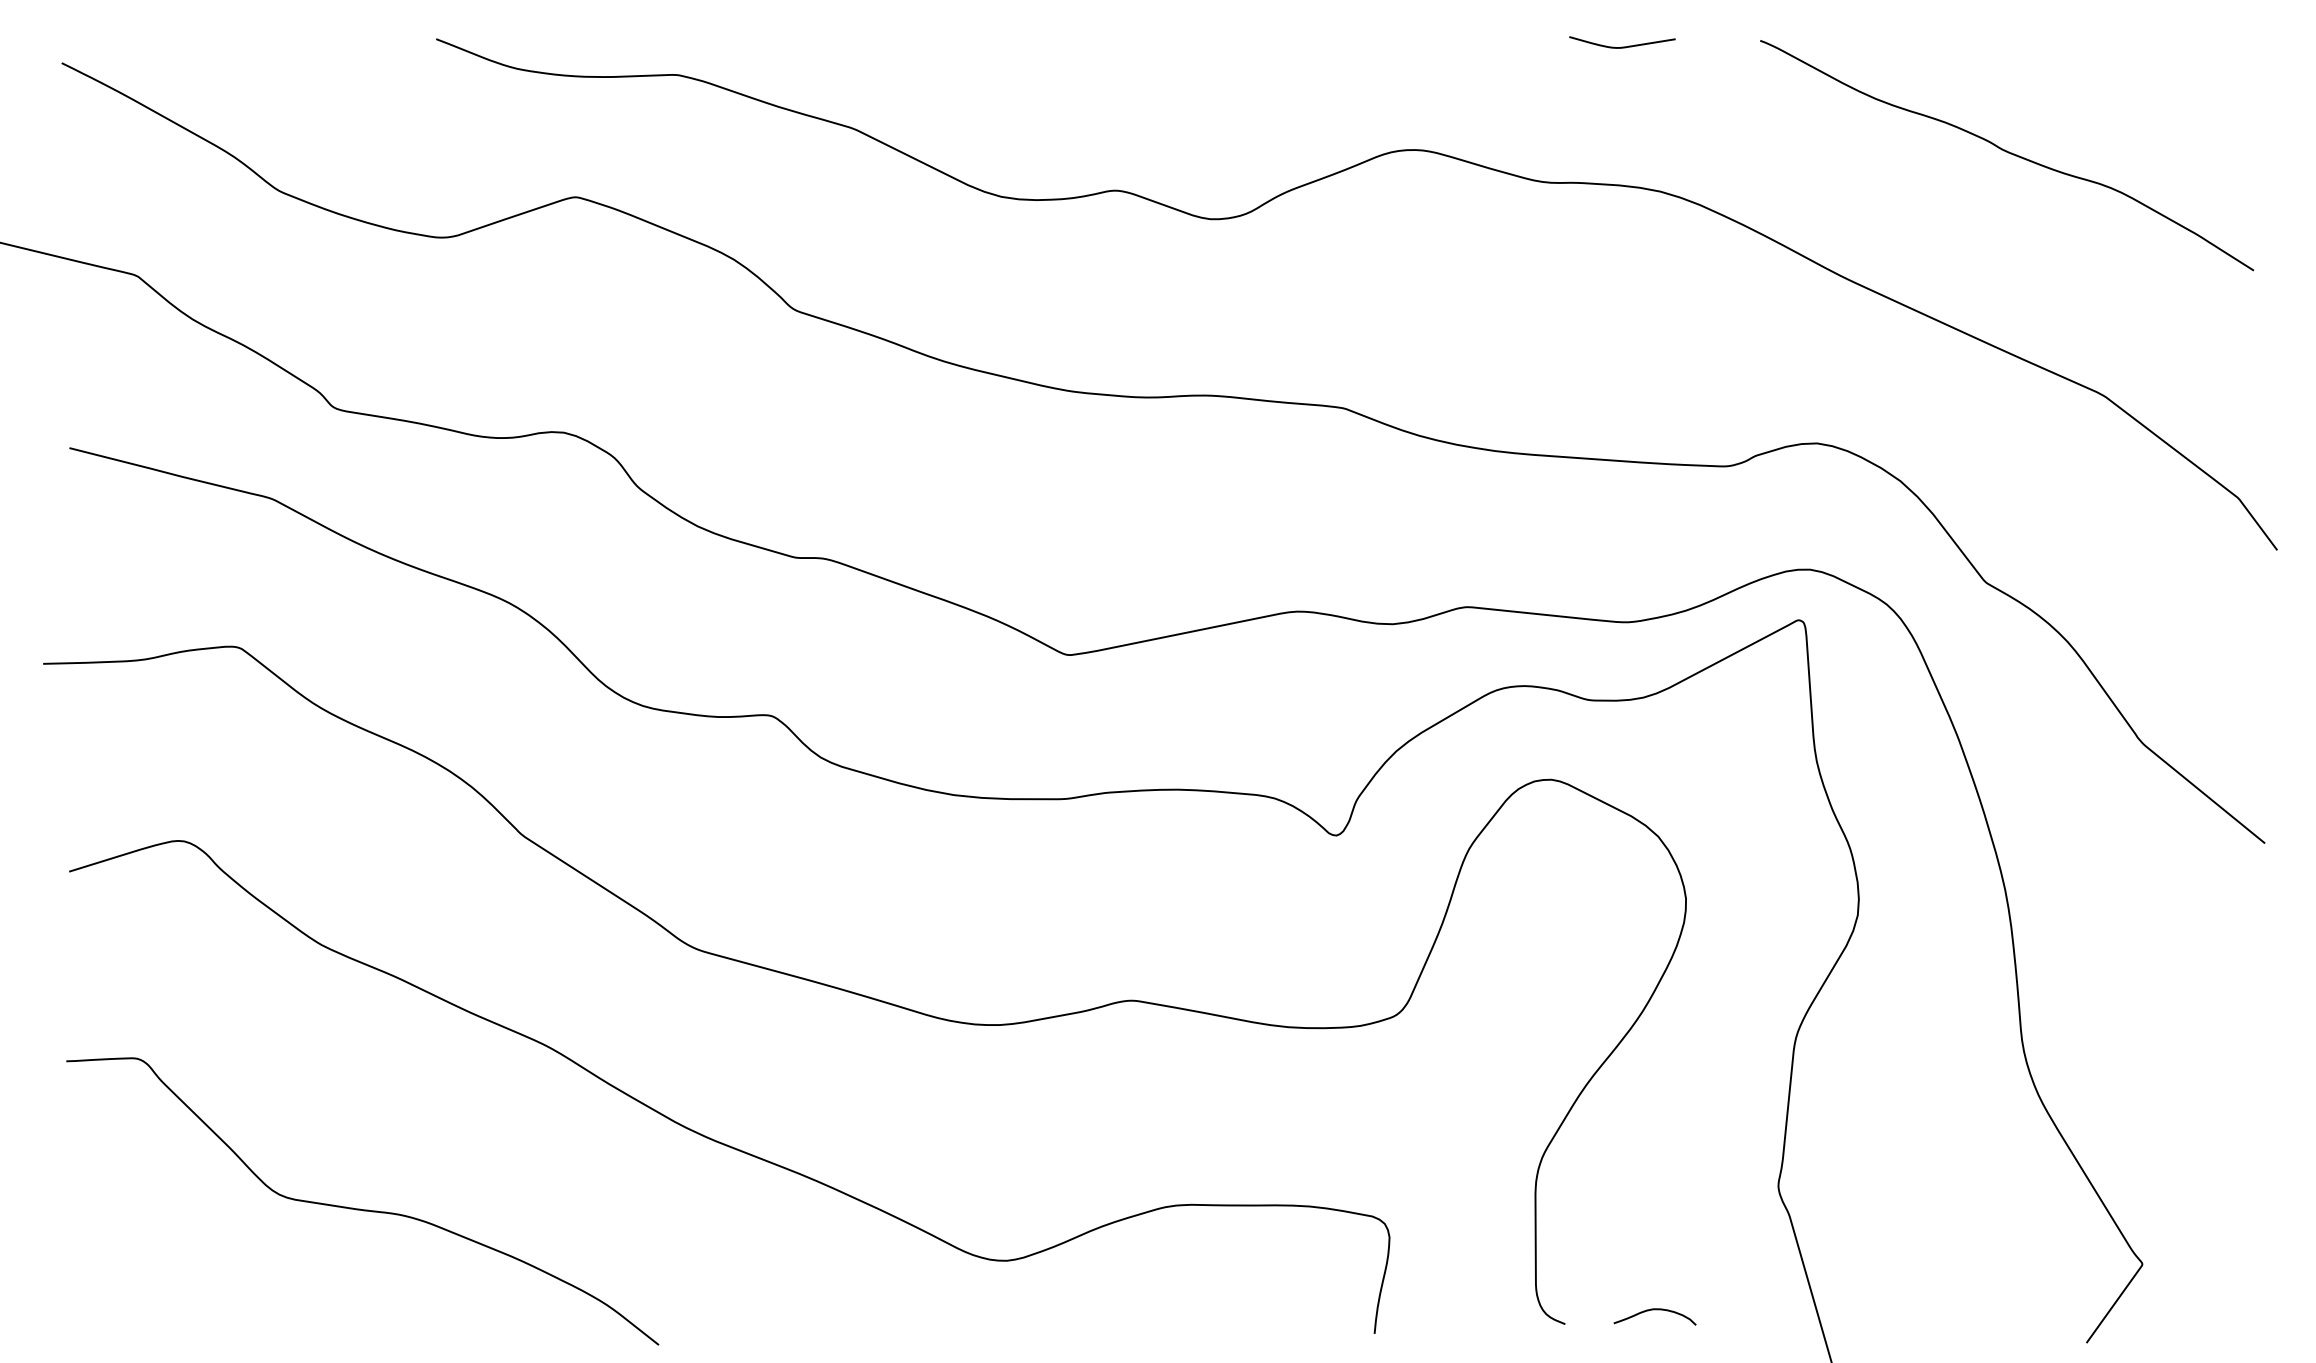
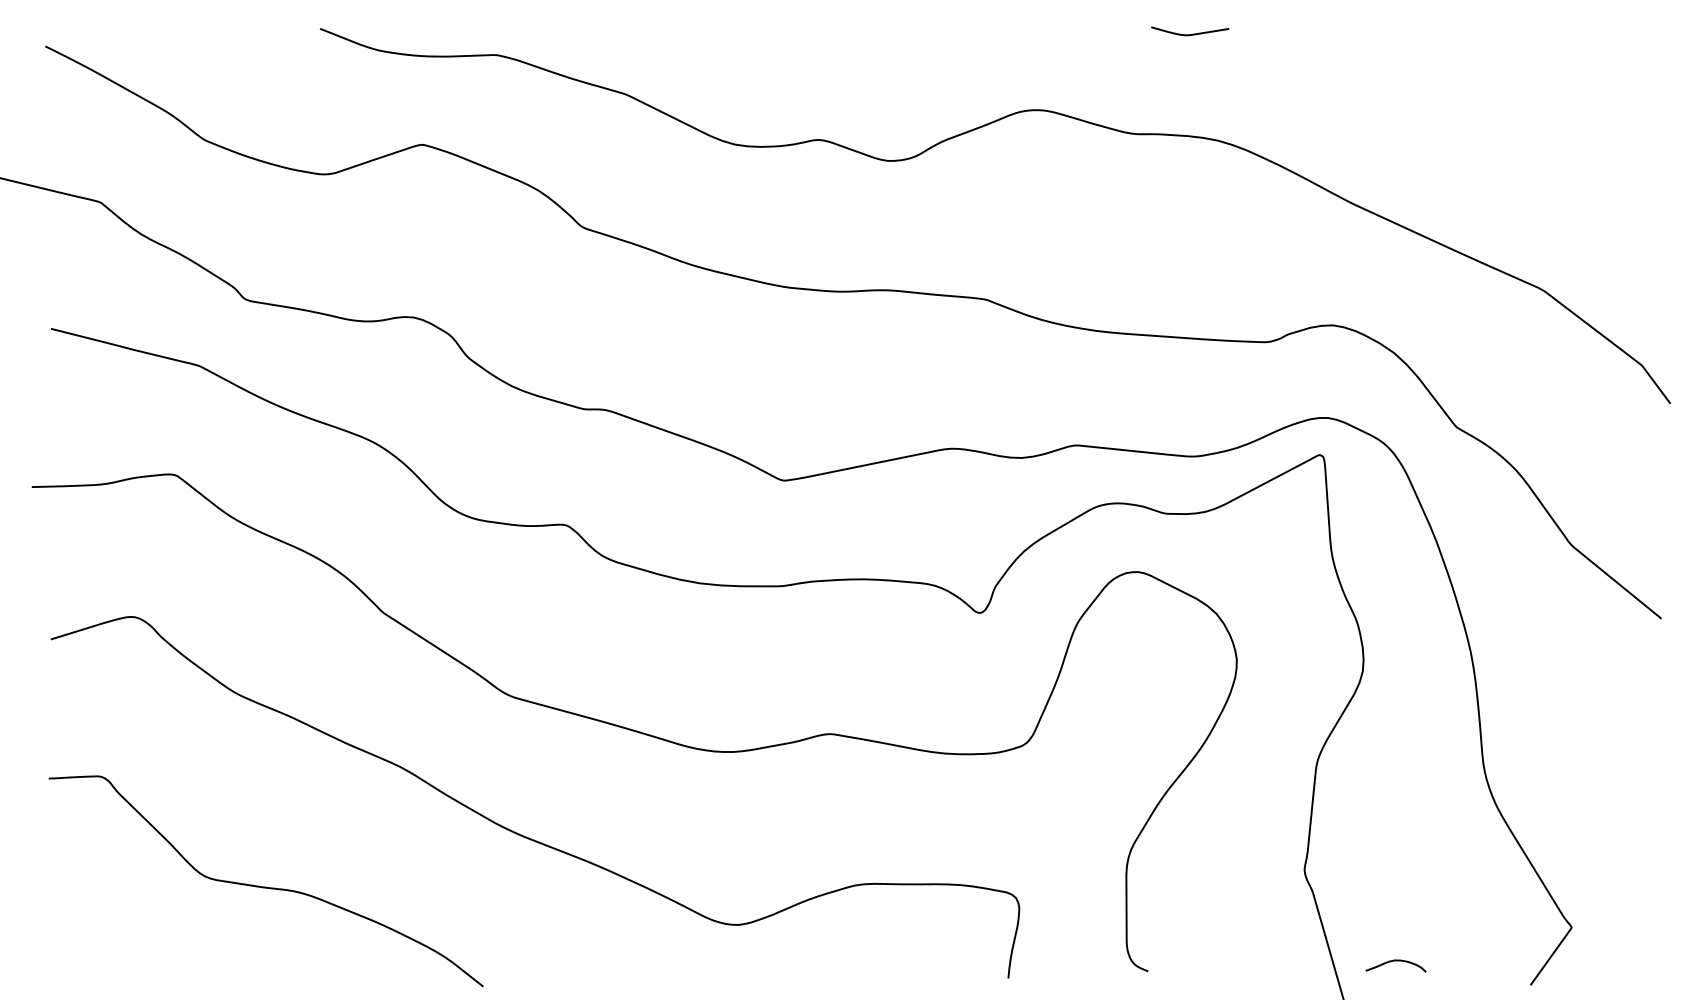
curve: (2008, 153) -> (1473, 112), removed
curve: (1654, 1310) -> (1395, 961), moved

